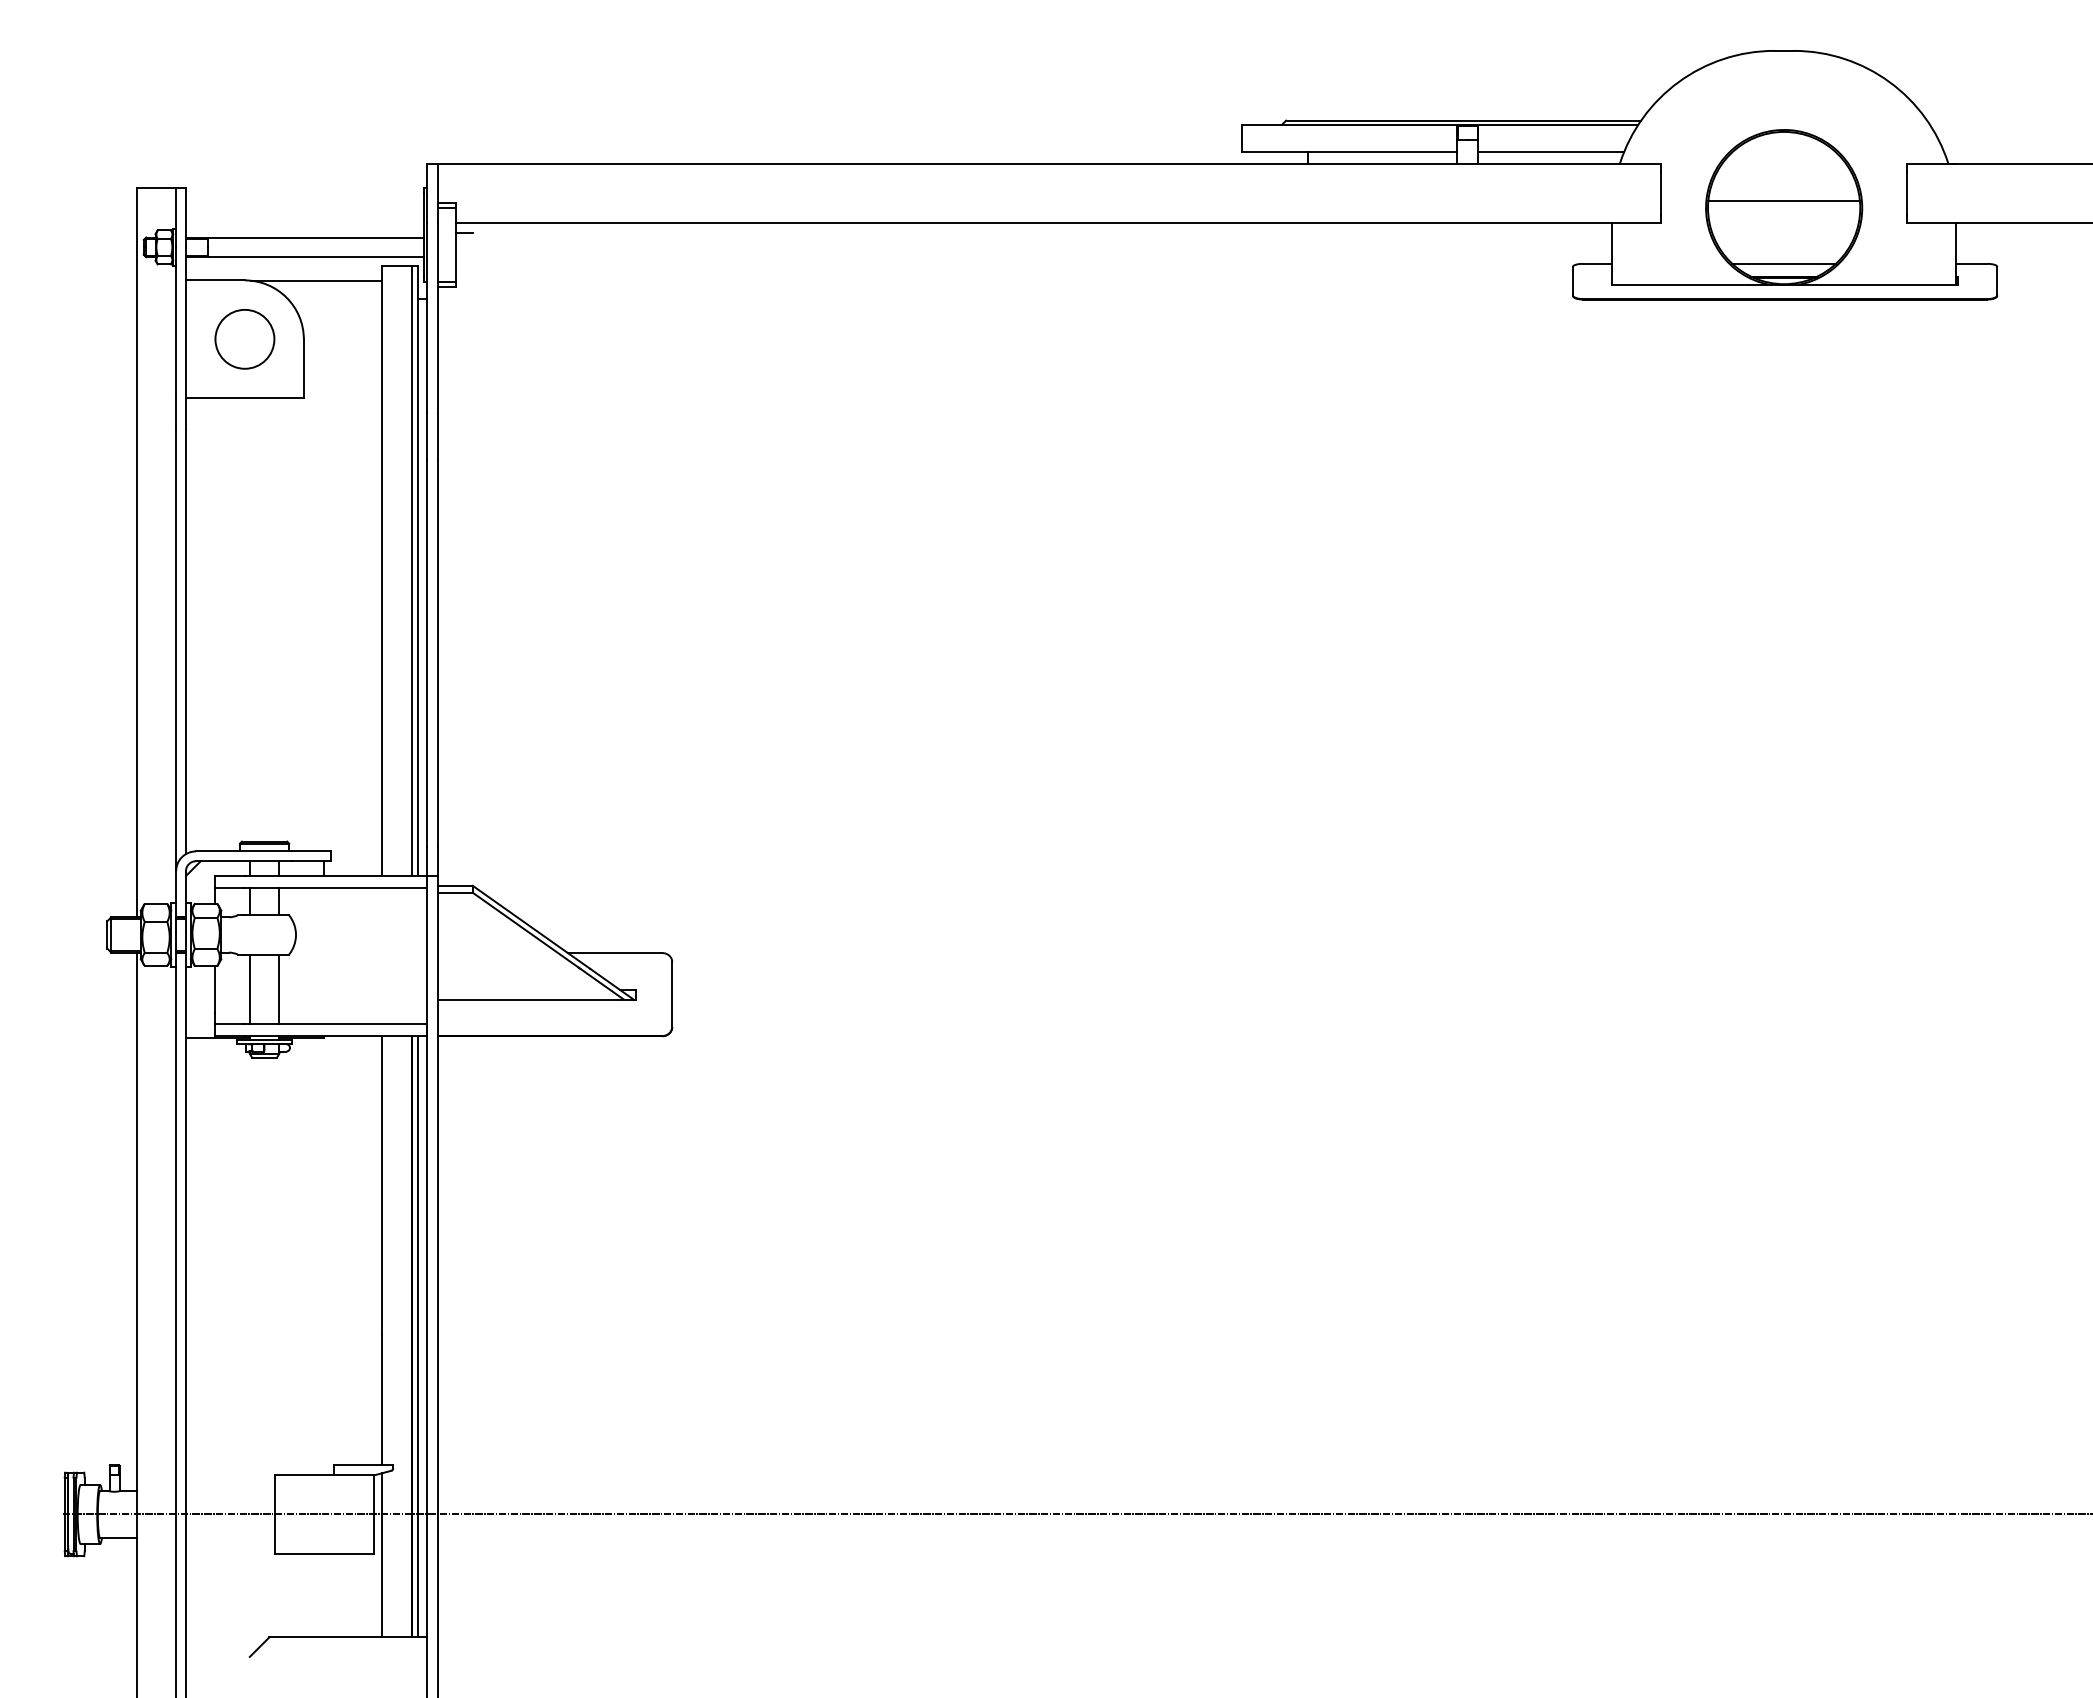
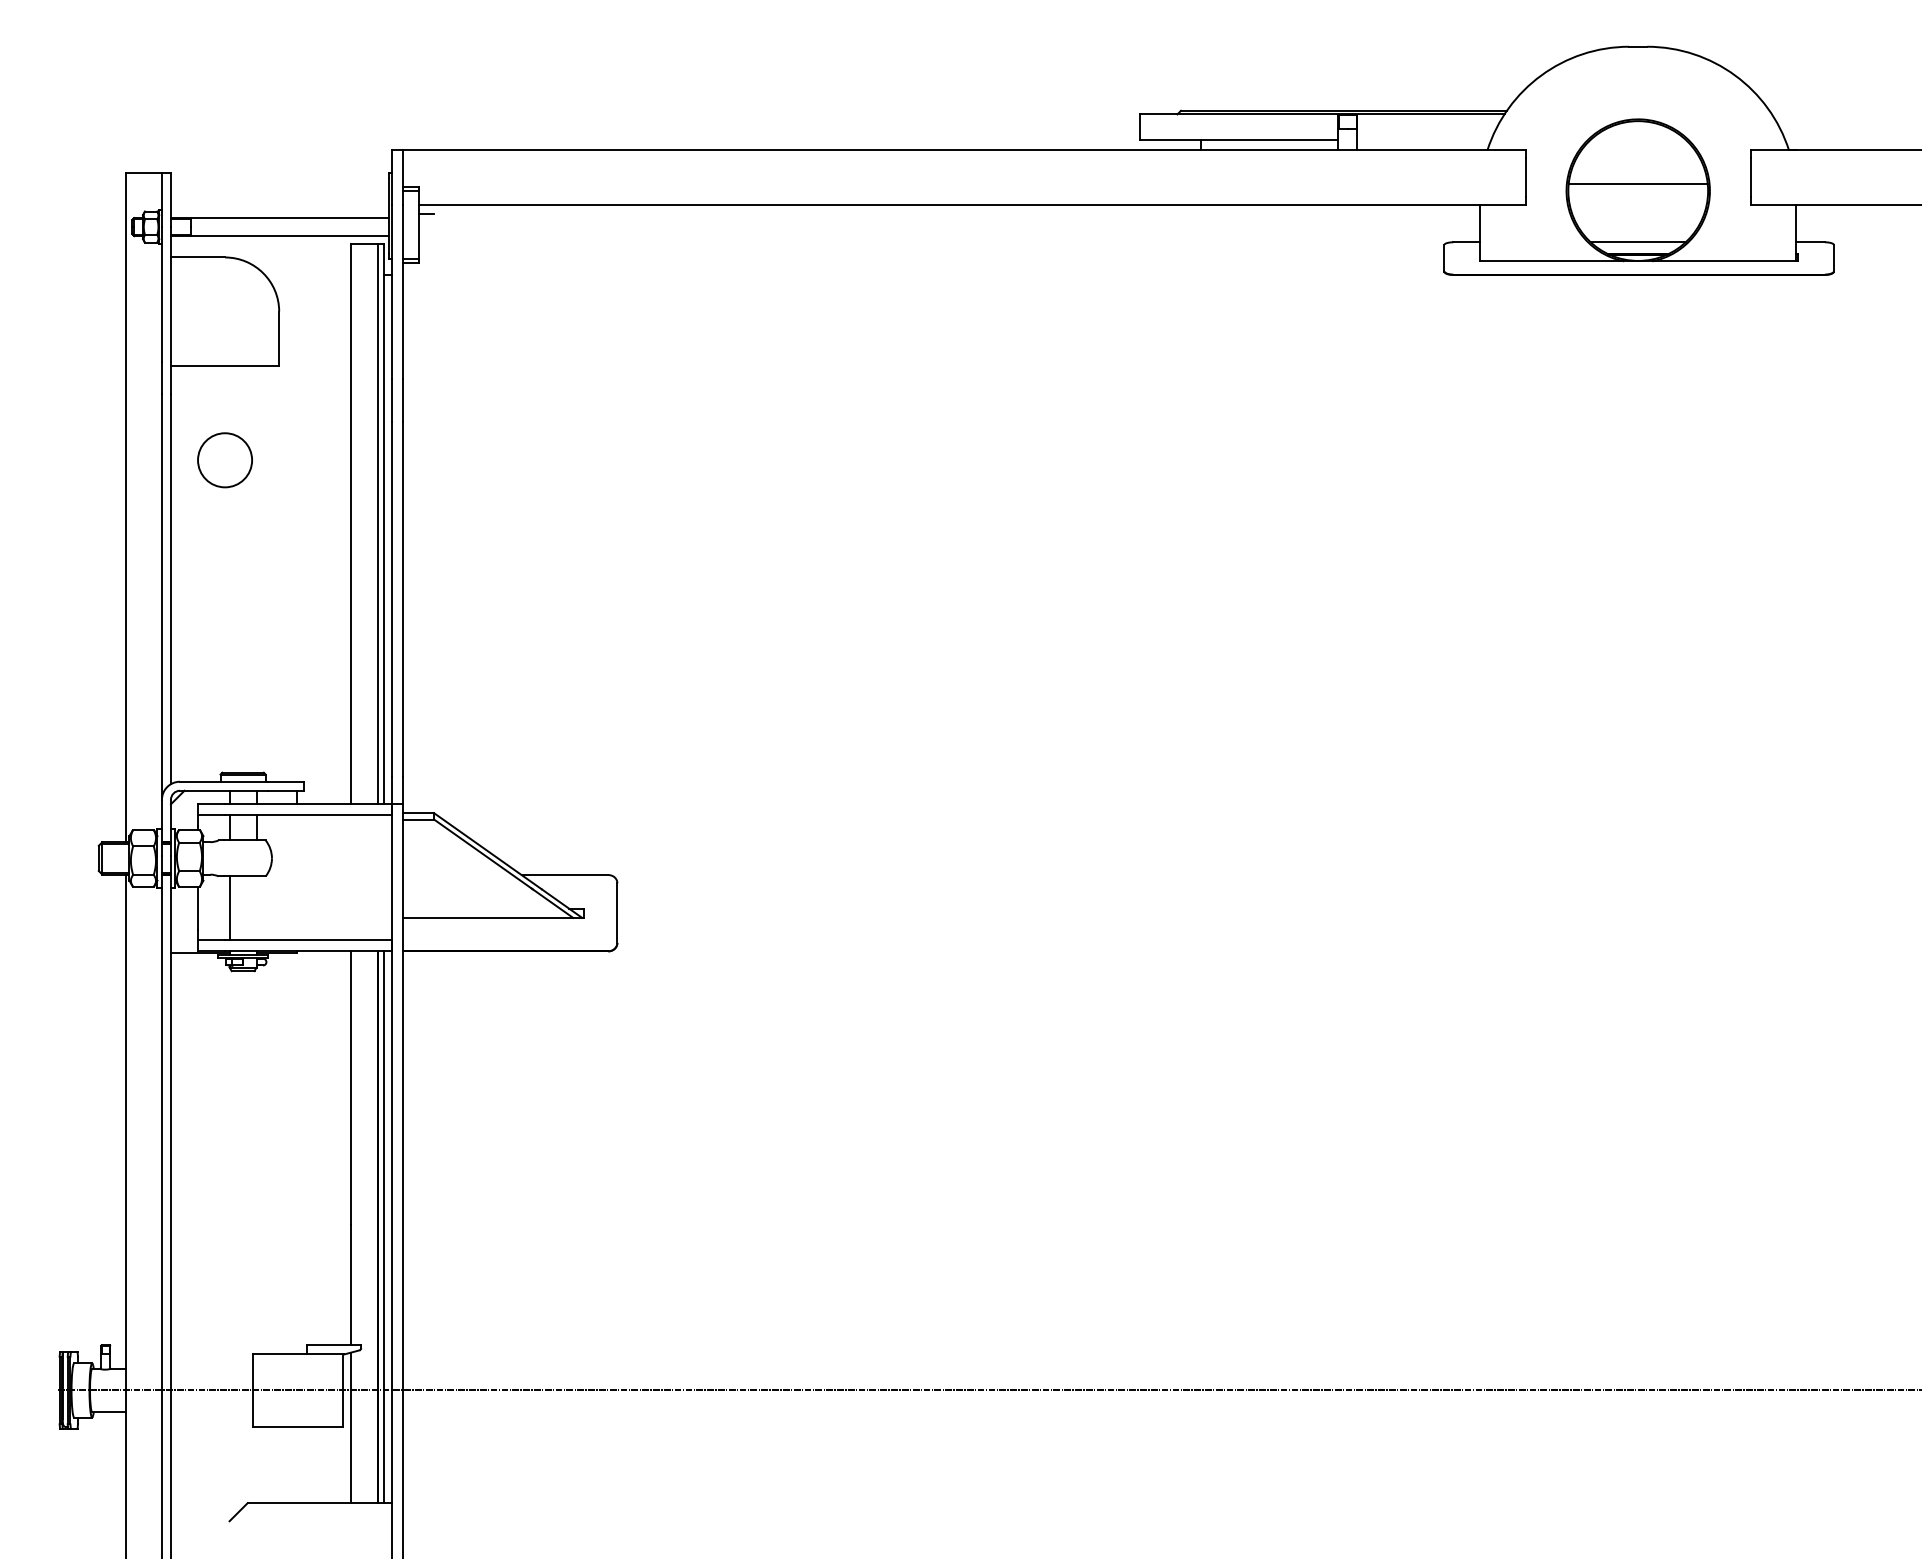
line: (1551, 152) -> (1424, 140), removed
line: (316, 280) -> (290, 257), removed
circle: (244, 339) -> (224, 460), moved
line: (279, 989) -> (256, 908), removed

